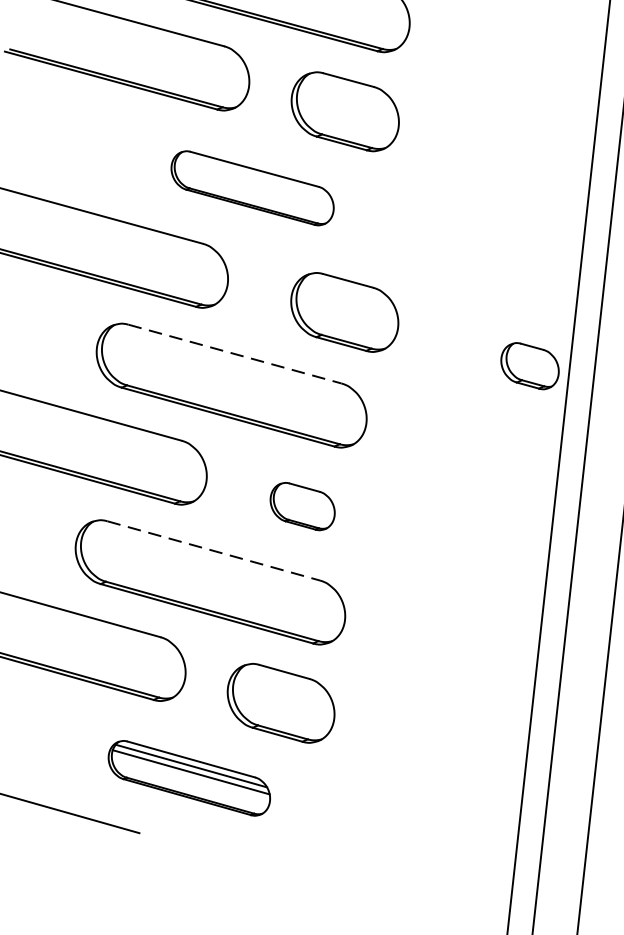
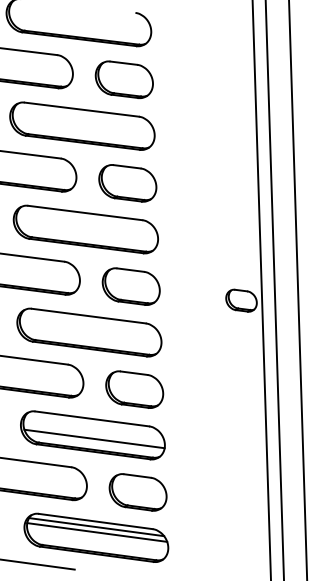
part: (252, 188) -> (85, 229), size x1.67
part: (343, 311) -> (130, 286), moved
line: (236, 355) -> (89, 316), dashed -> solid
part: (302, 506) -> (134, 389), size x1.67
line: (213, 552) -> (92, 419), dashed -> solid
line: (212, 588) -> (94, 438), added
part: (189, 777) -> (96, 537), size x1.67

